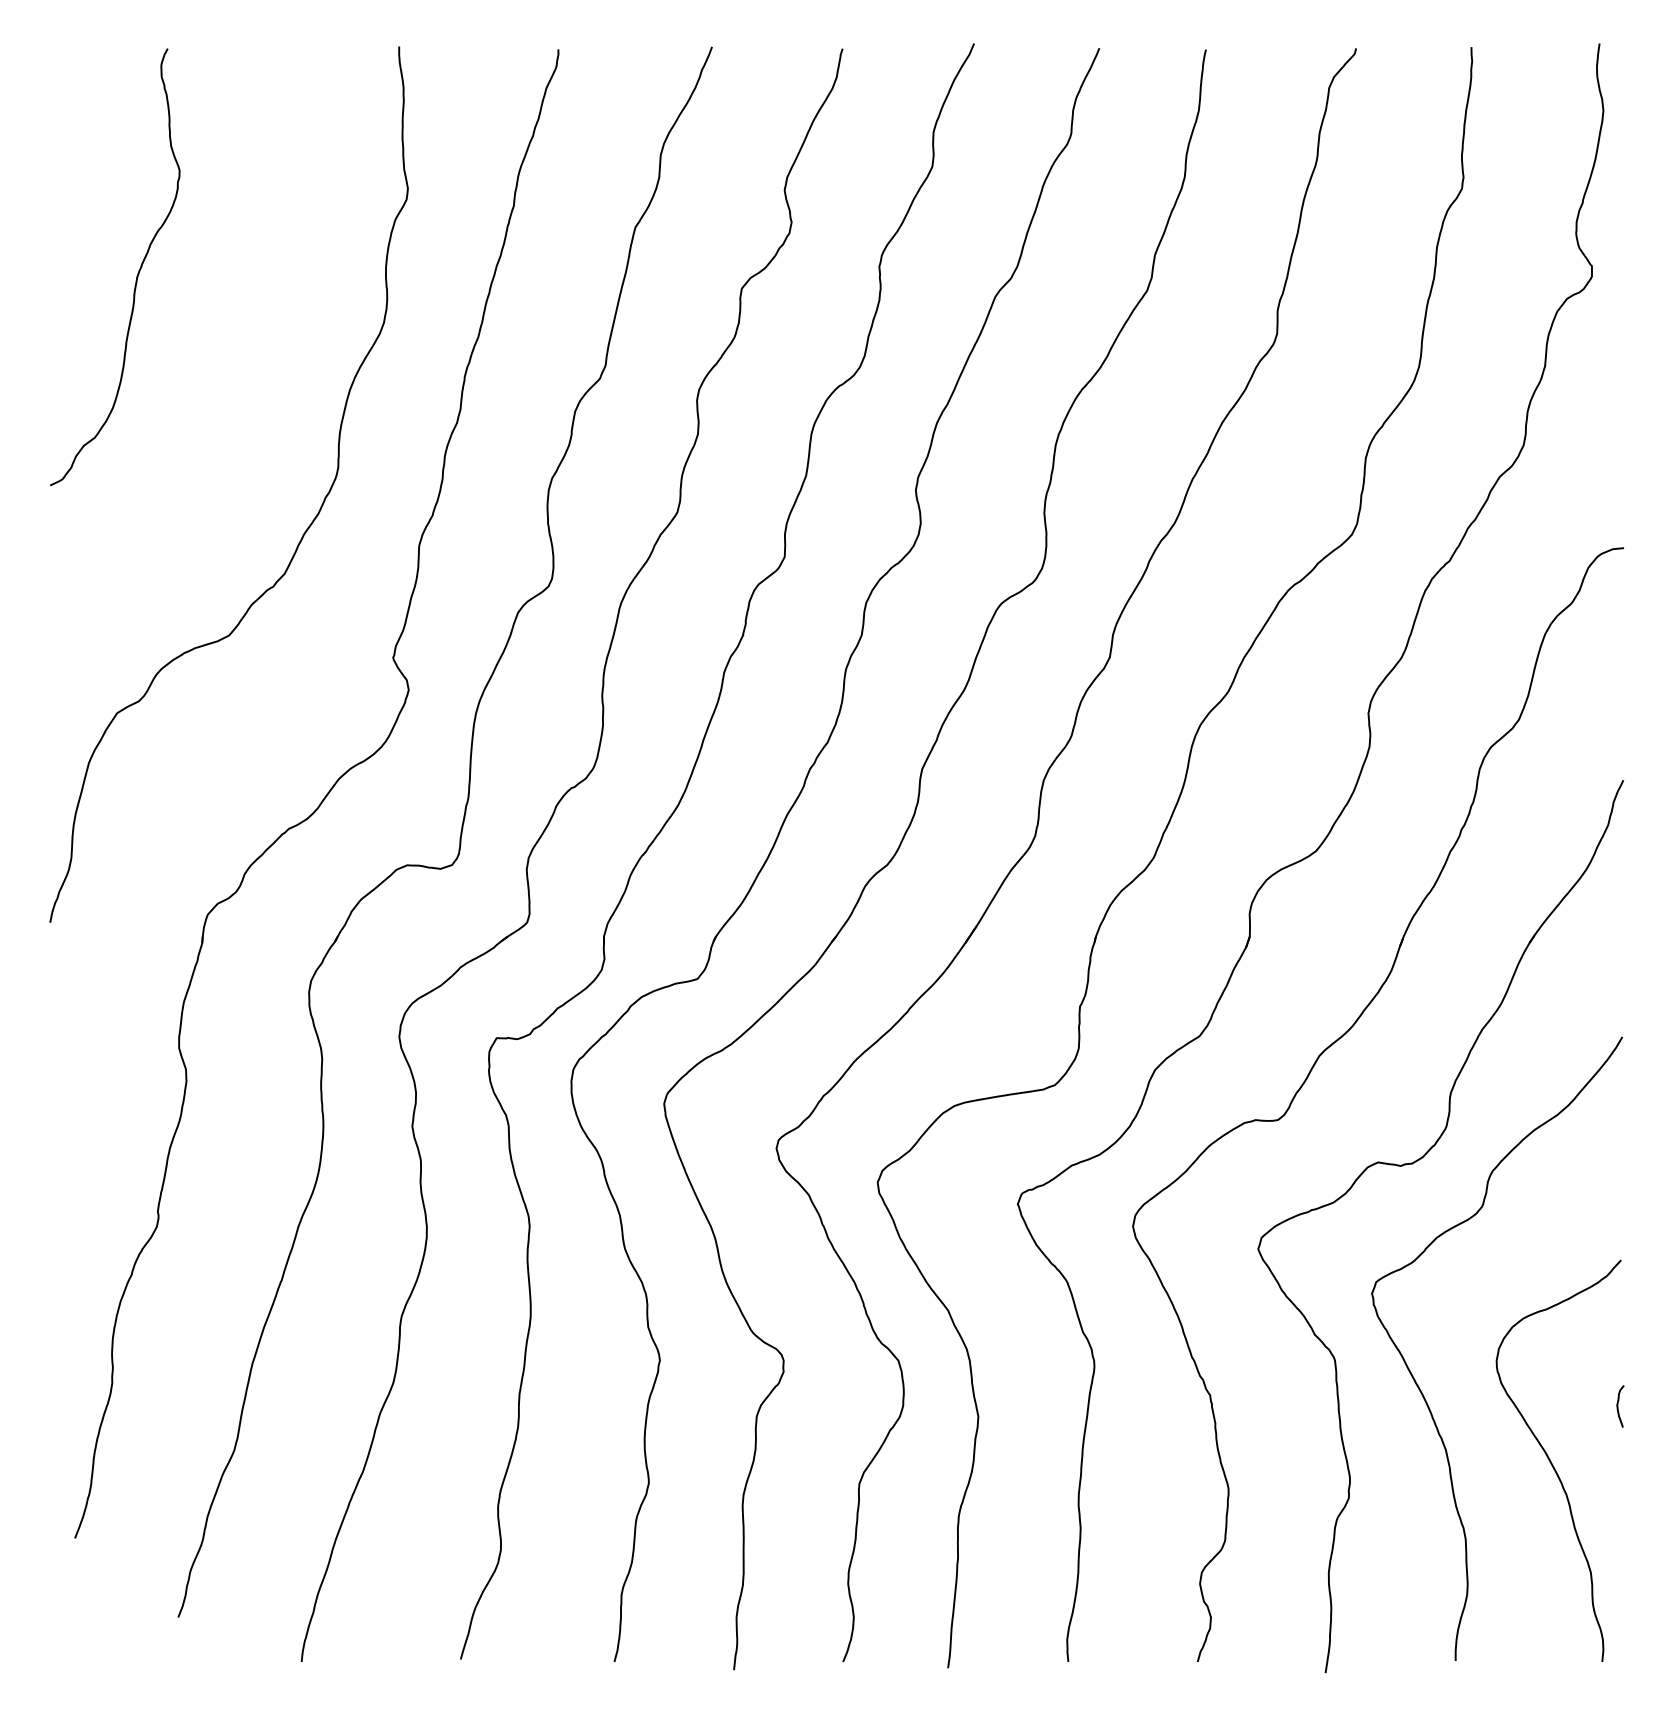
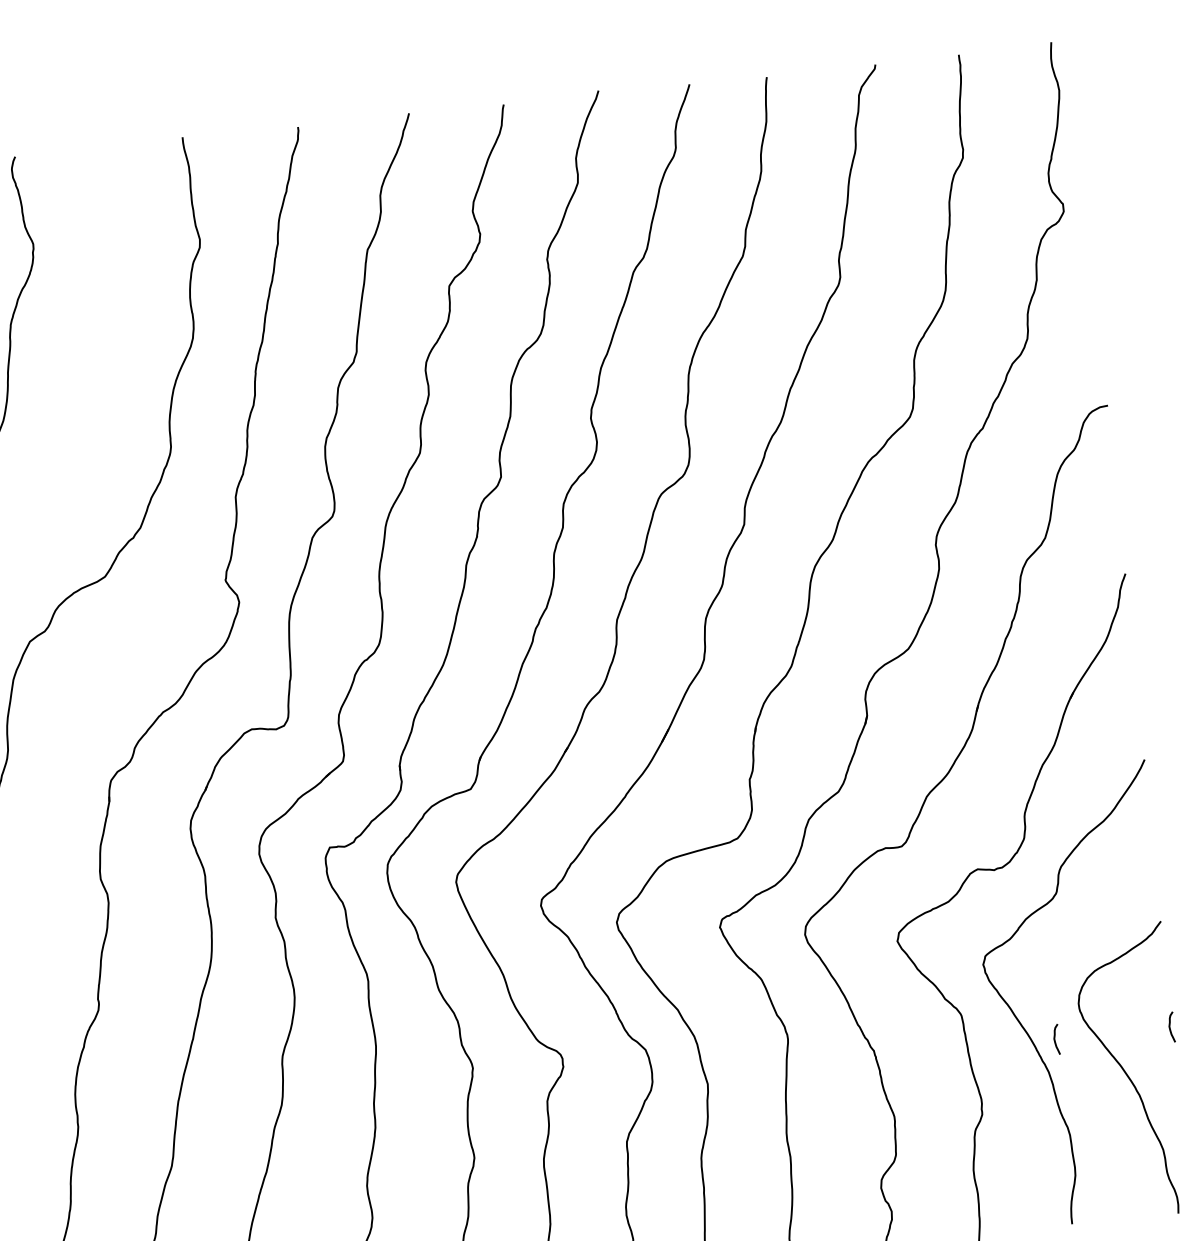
curve: (1459, 1406) -> (1055, 1039), added

